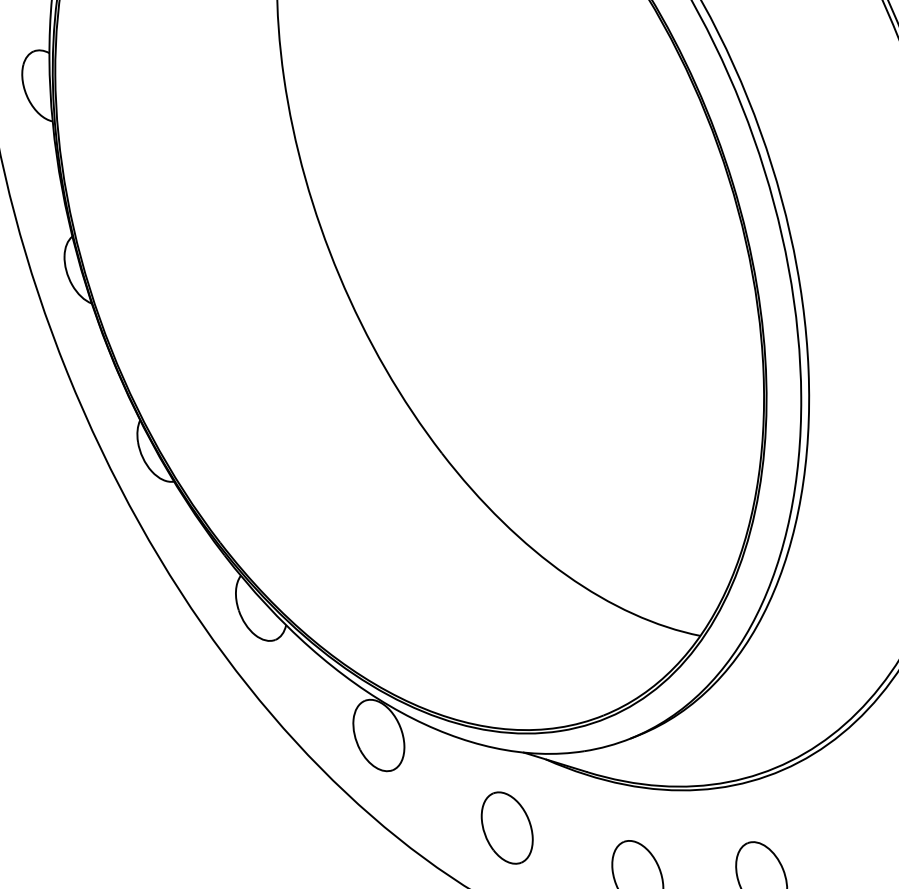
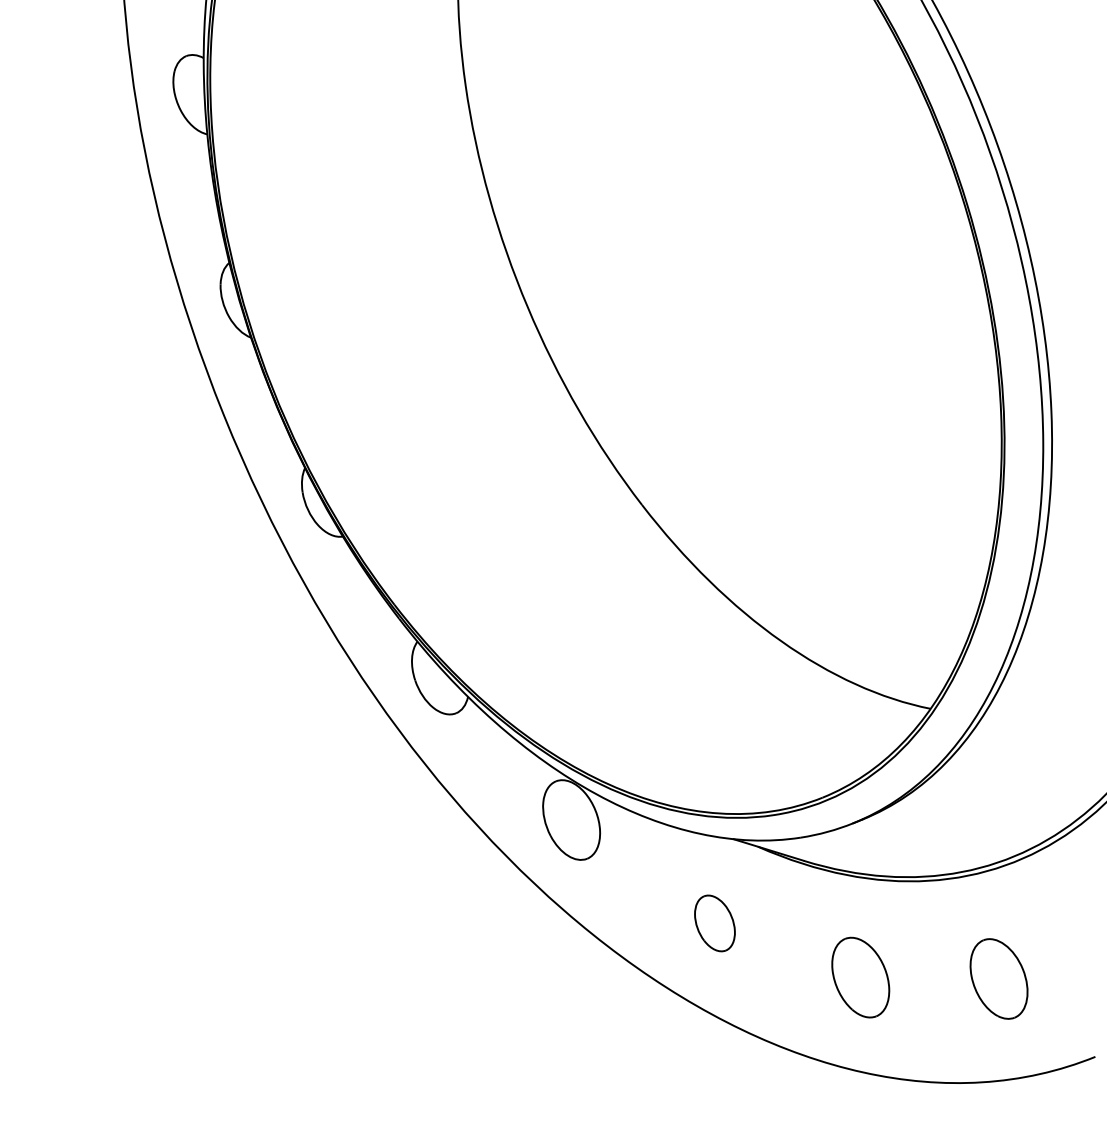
part: (506, 828) -> (714, 923), size x0.7

